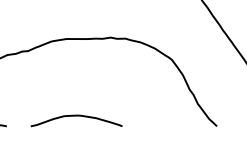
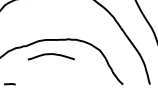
curve: (73, 118) -> (49, 55), moved

